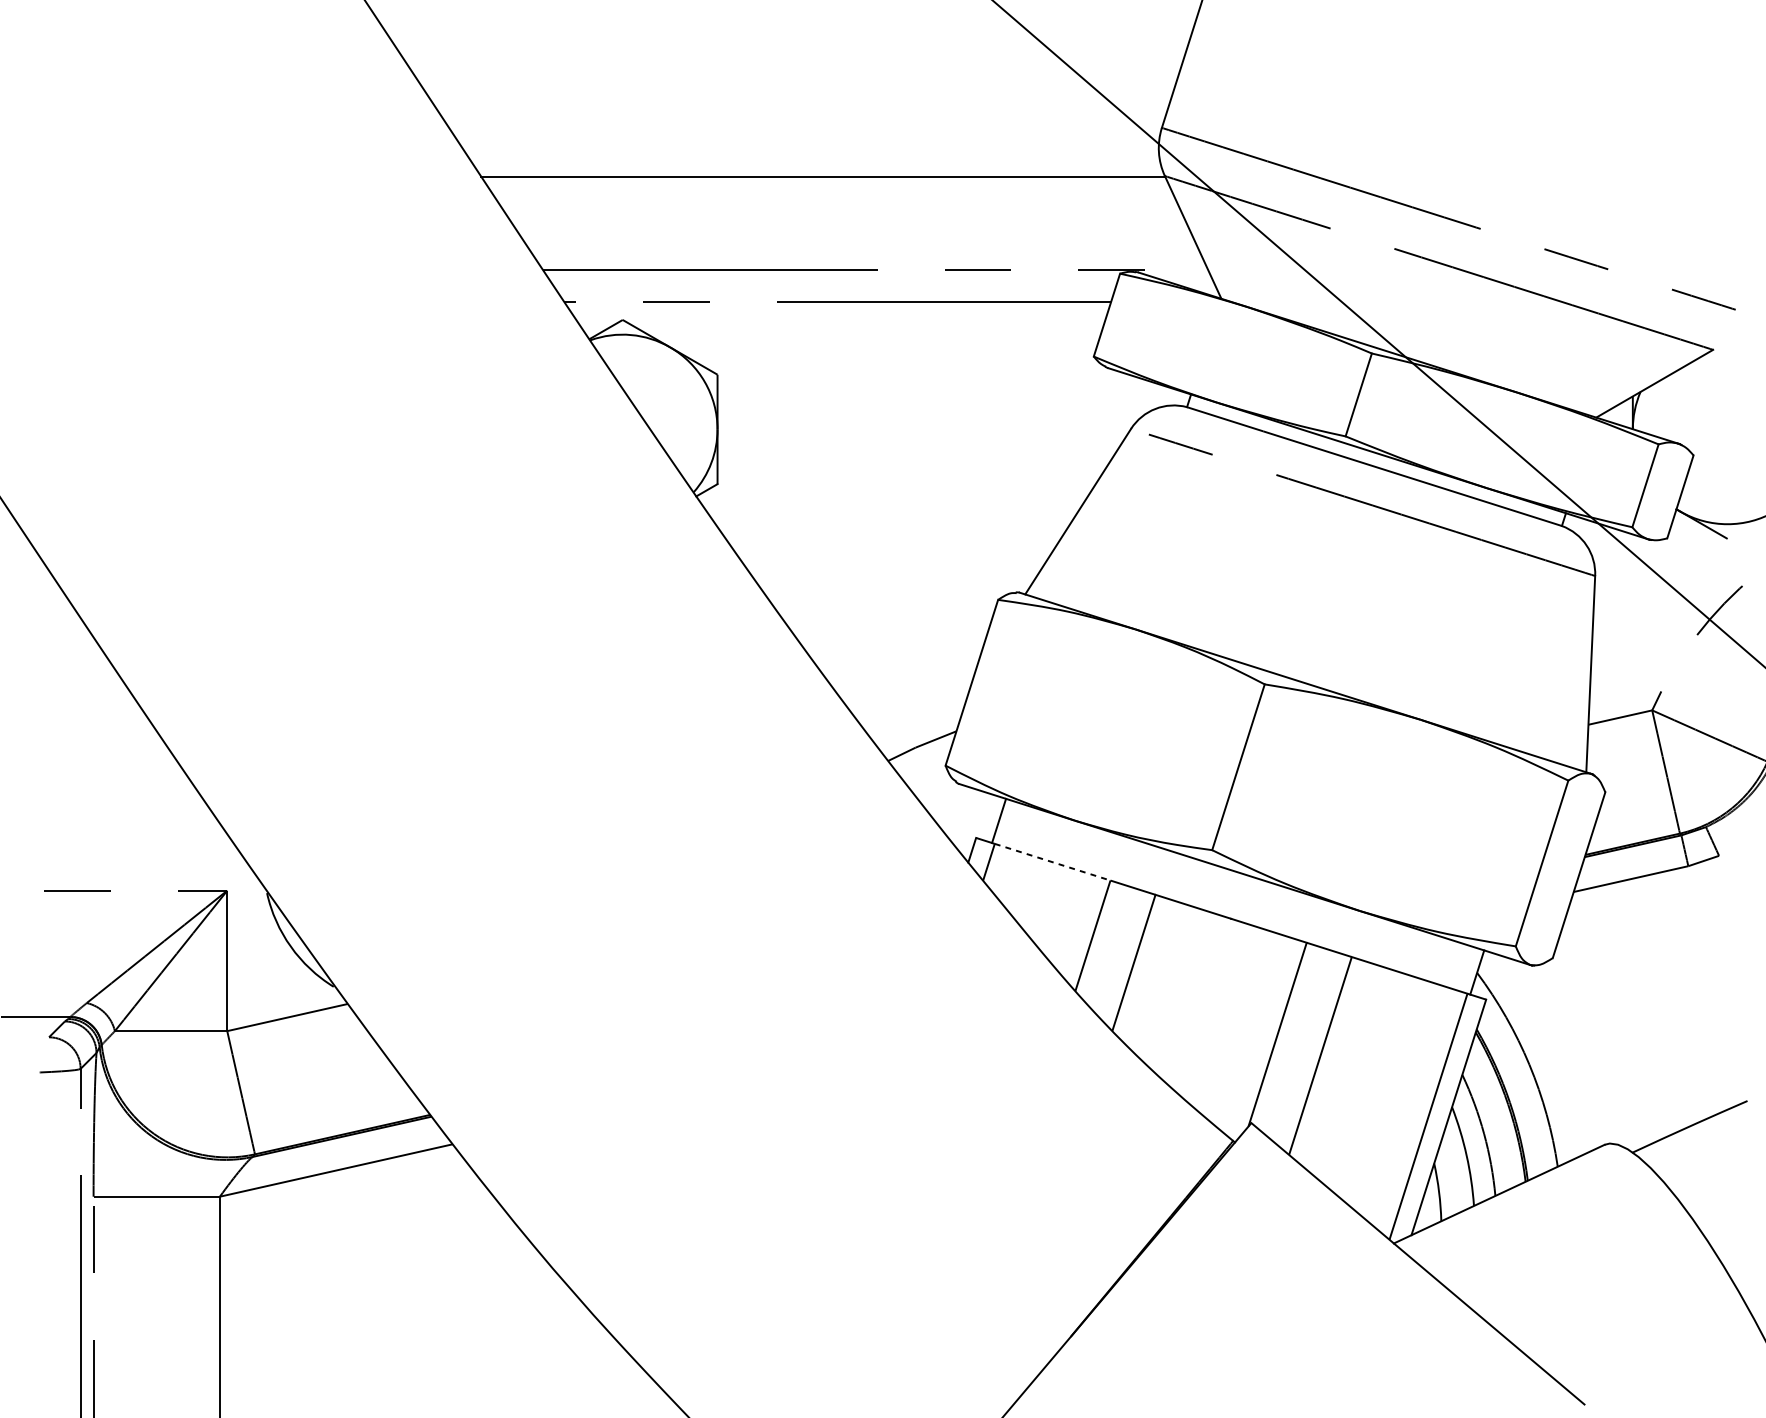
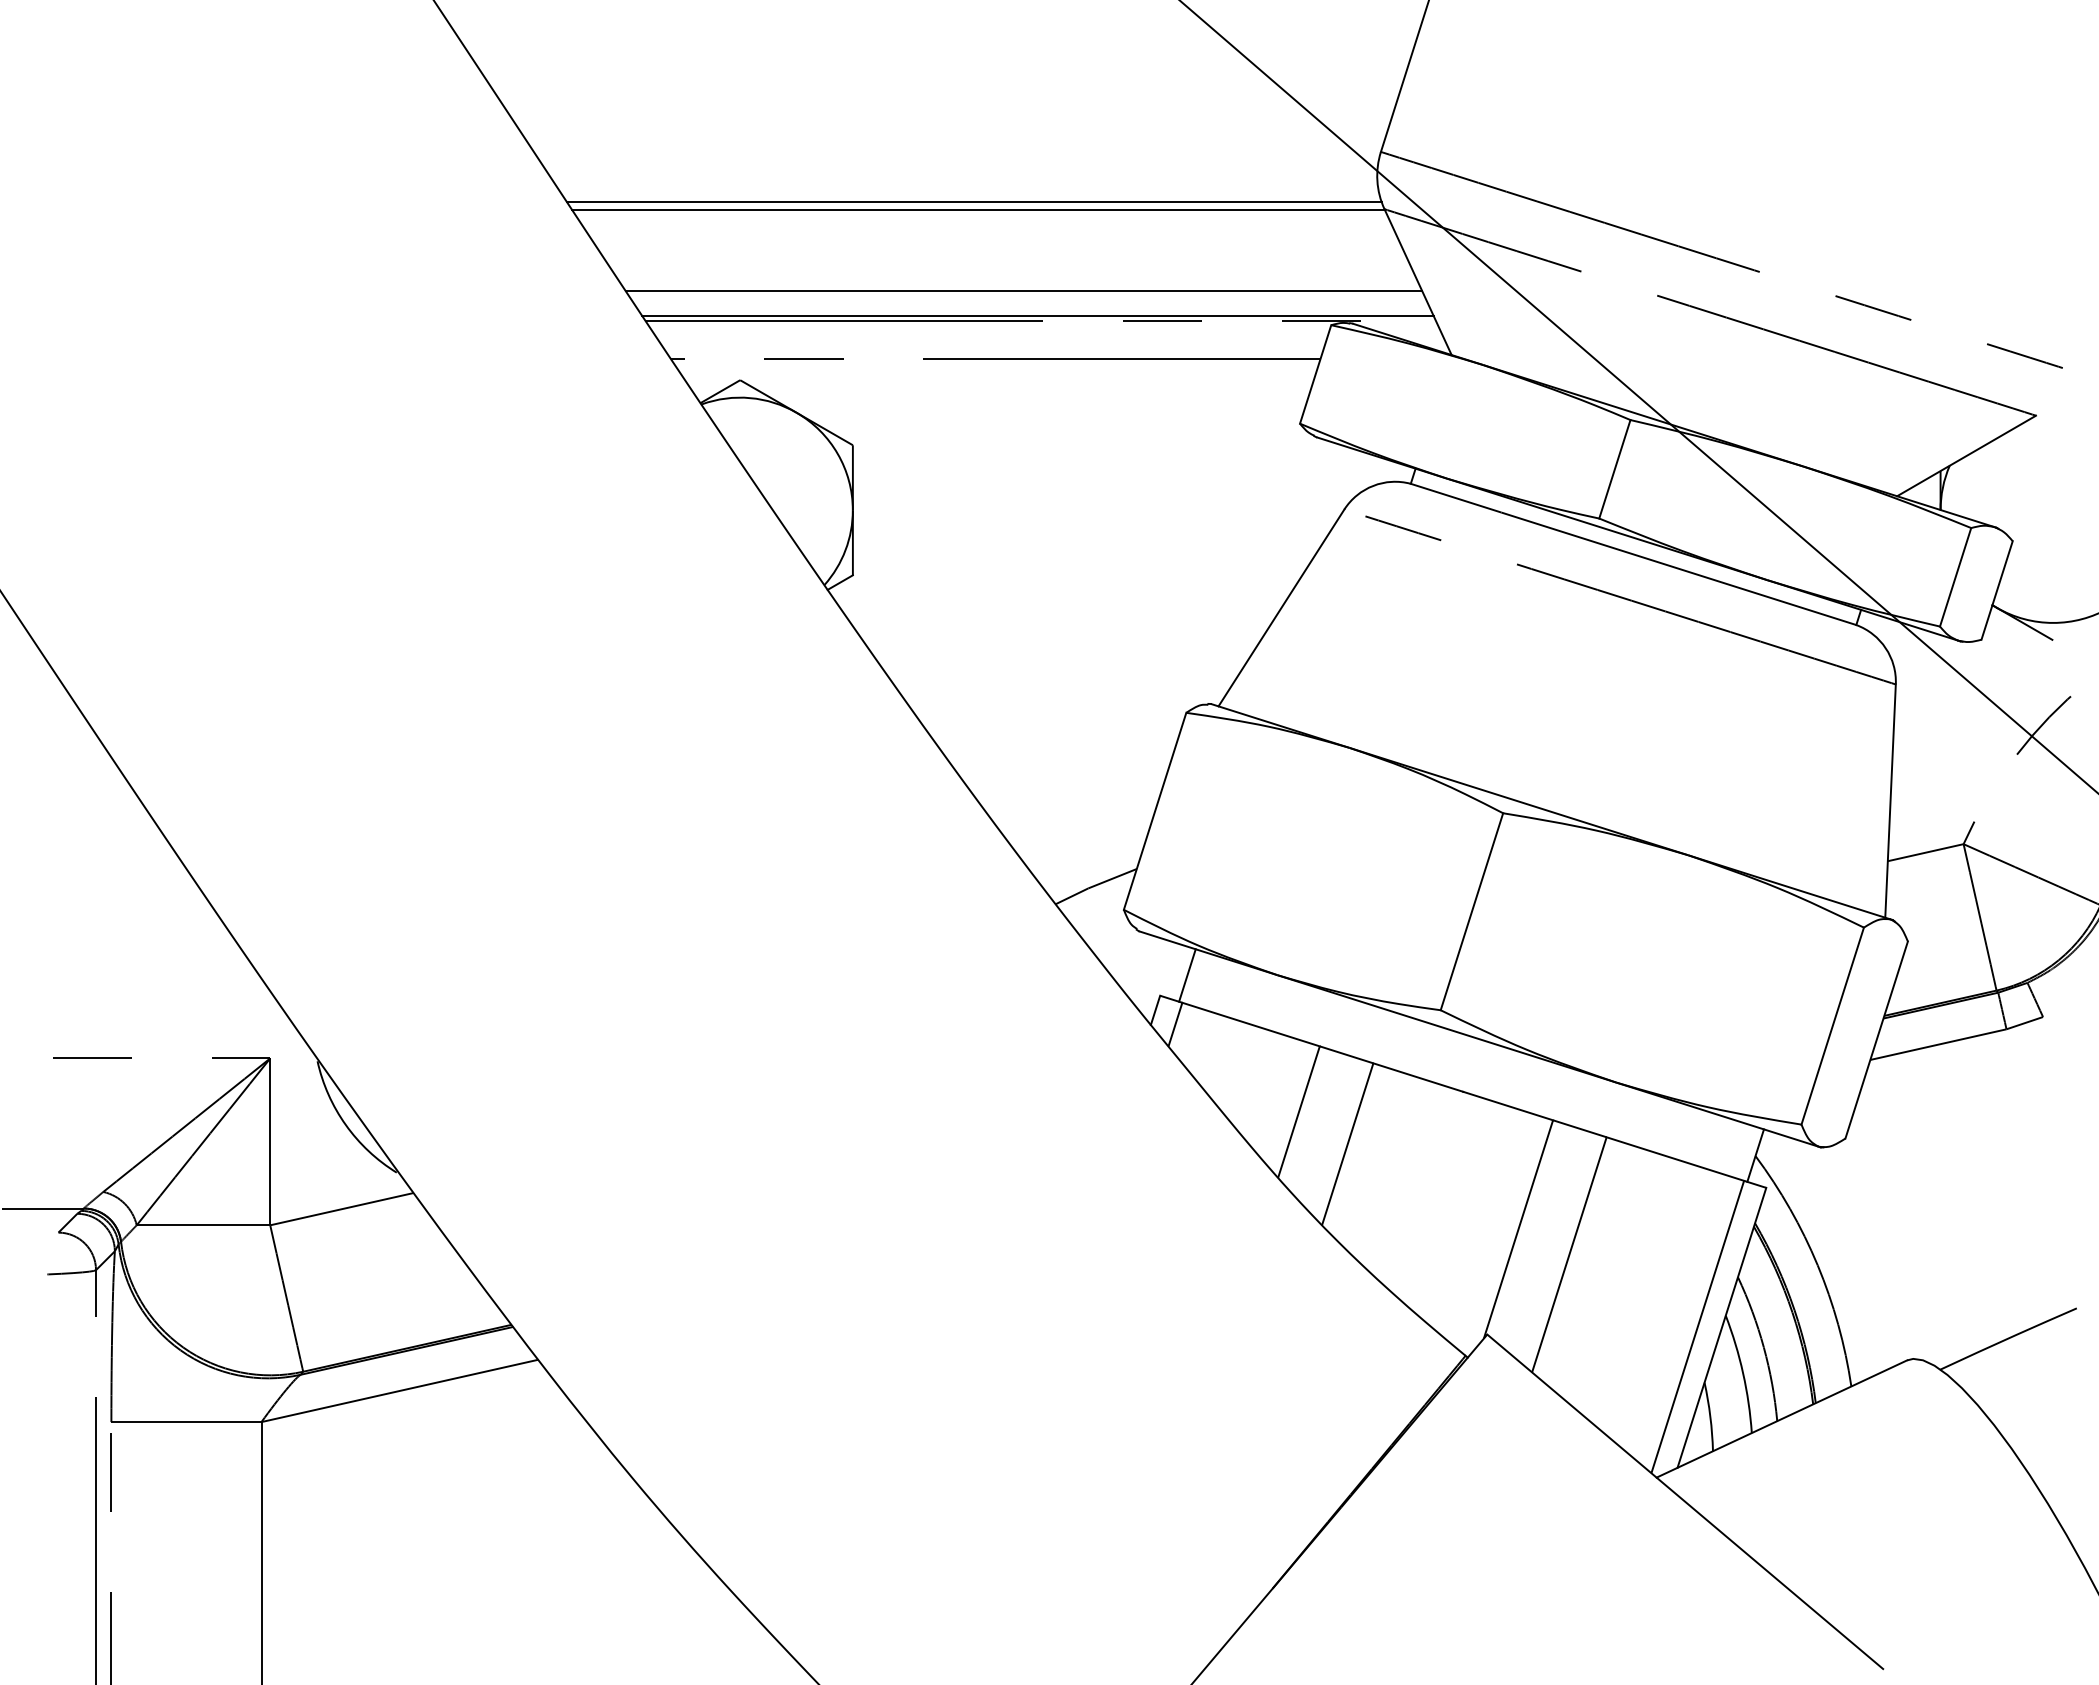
line: (819, 169) -> (973, 201), added
line: (861, 245) -> (1023, 291), added
line: (872, 265) -> (1037, 315), added
line: (1052, 862) -> (1251, 1024), dashed -> solid

